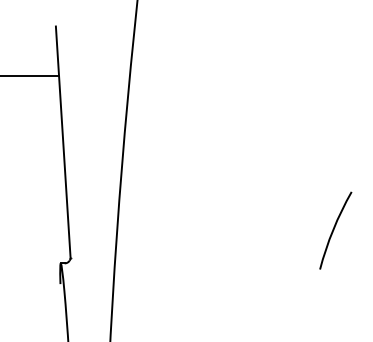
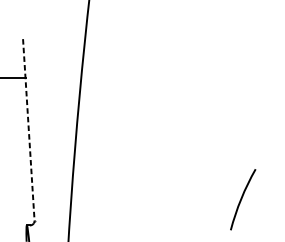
line: (63, 142) -> (29, 130), solid -> dashed

